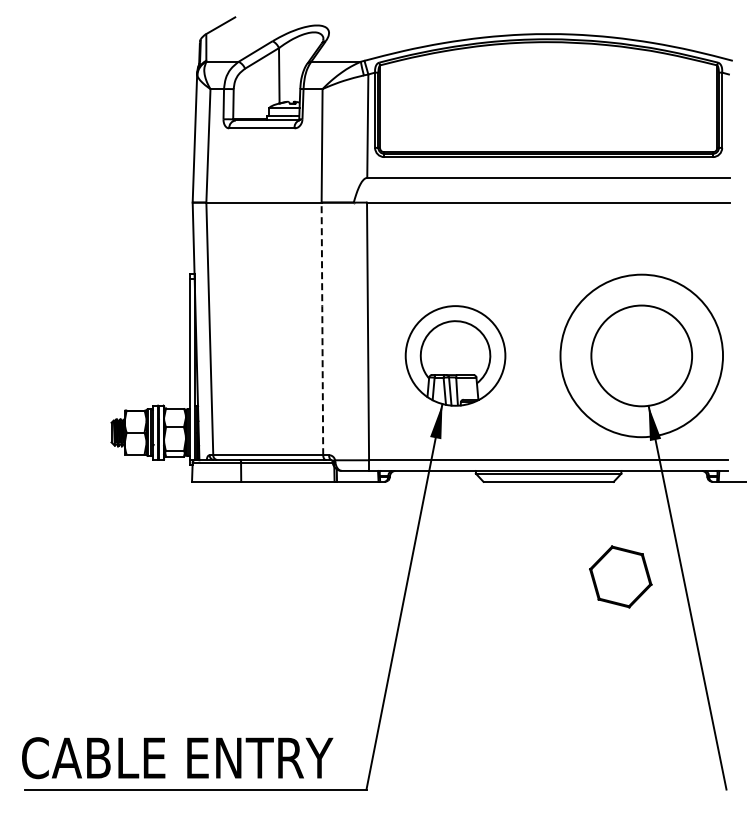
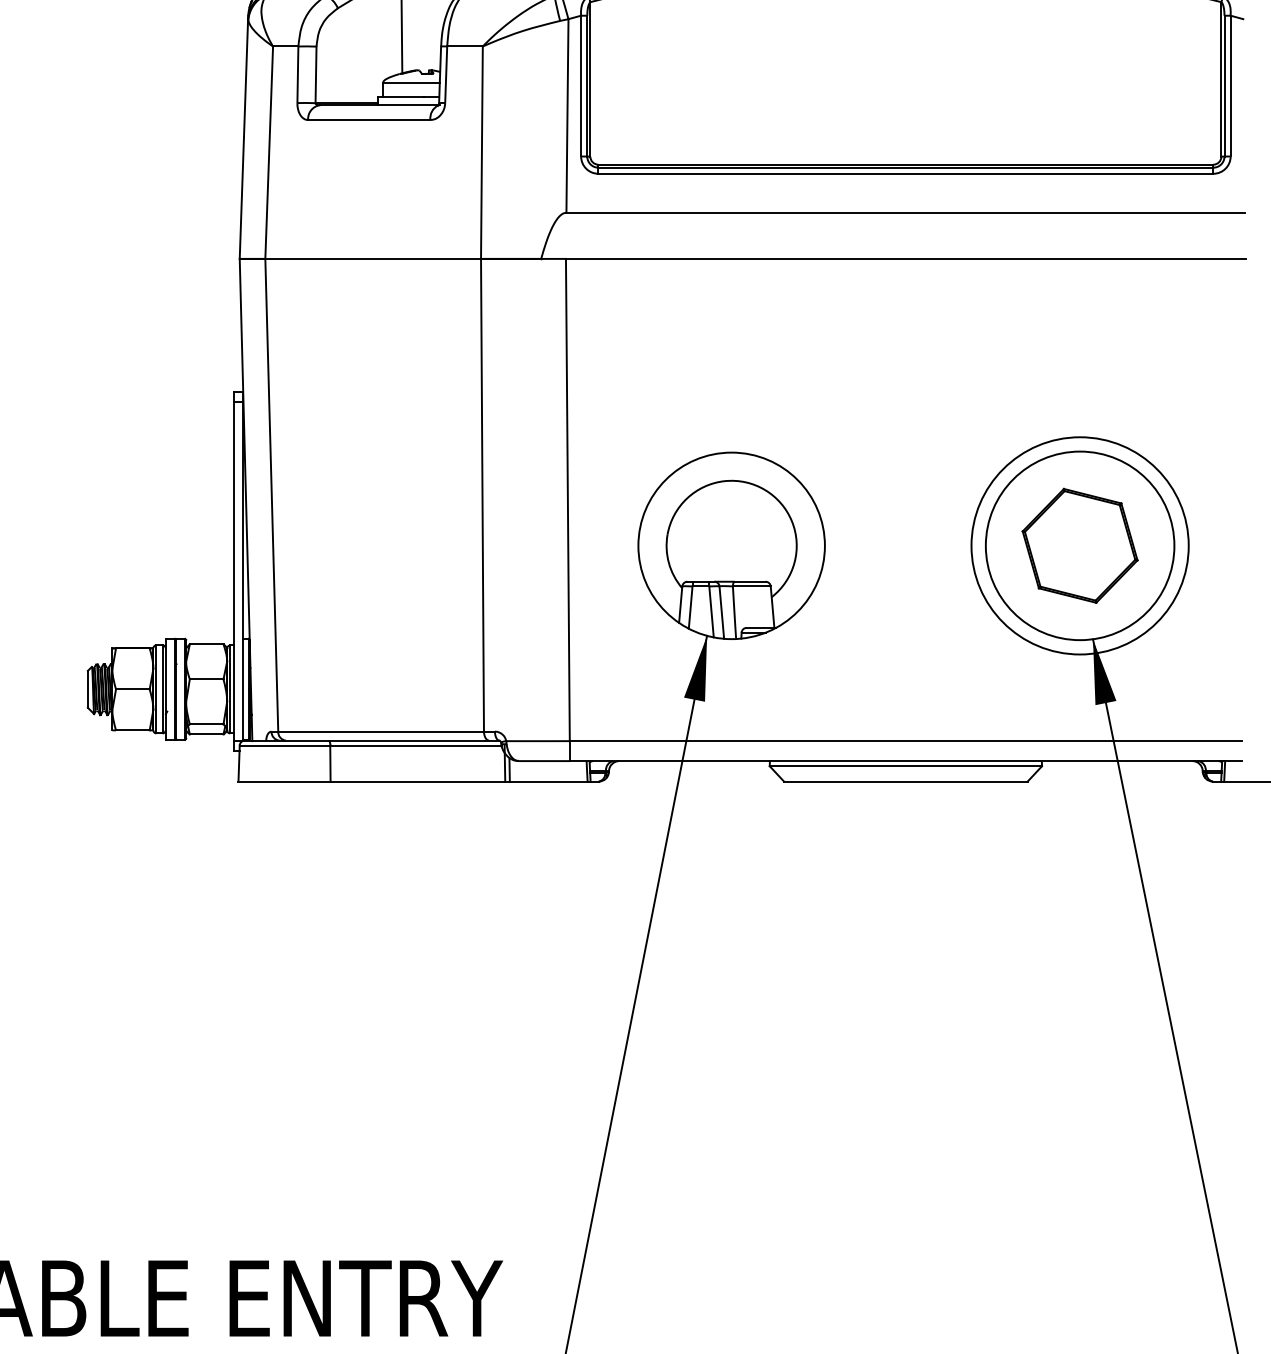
line: (322, 327) -> (482, 492), dashed -> solid
circle: (641, 355) -> (1079, 545), size x0.71
part: (620, 576) -> (1079, 545), moved

